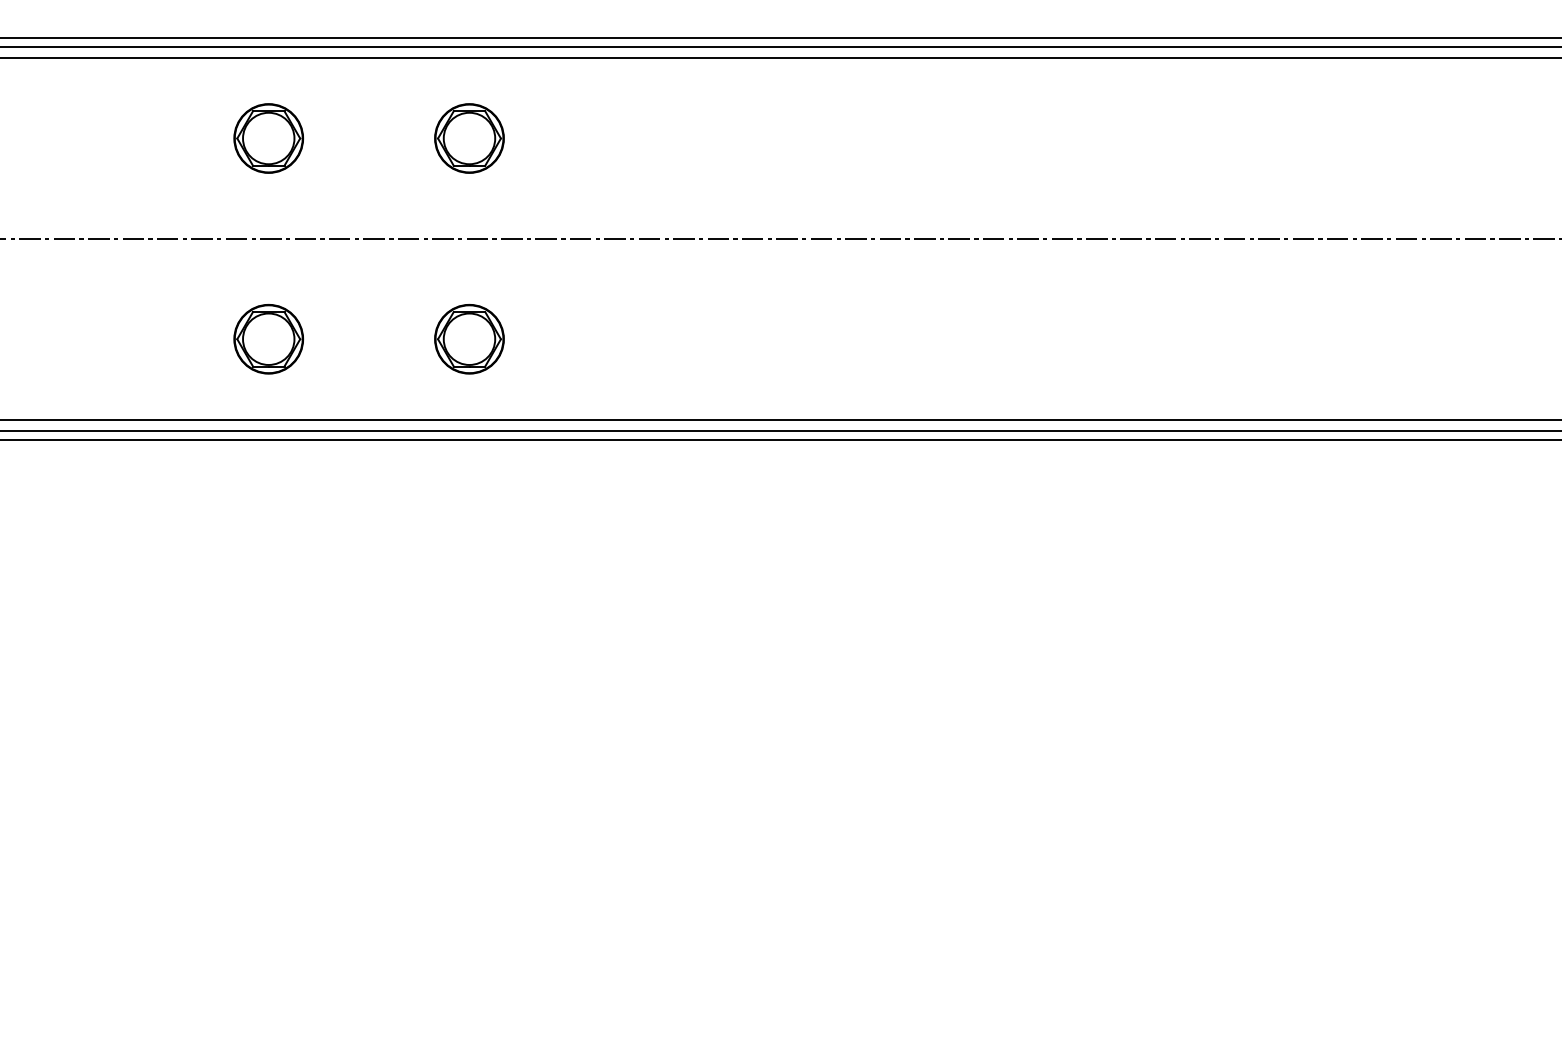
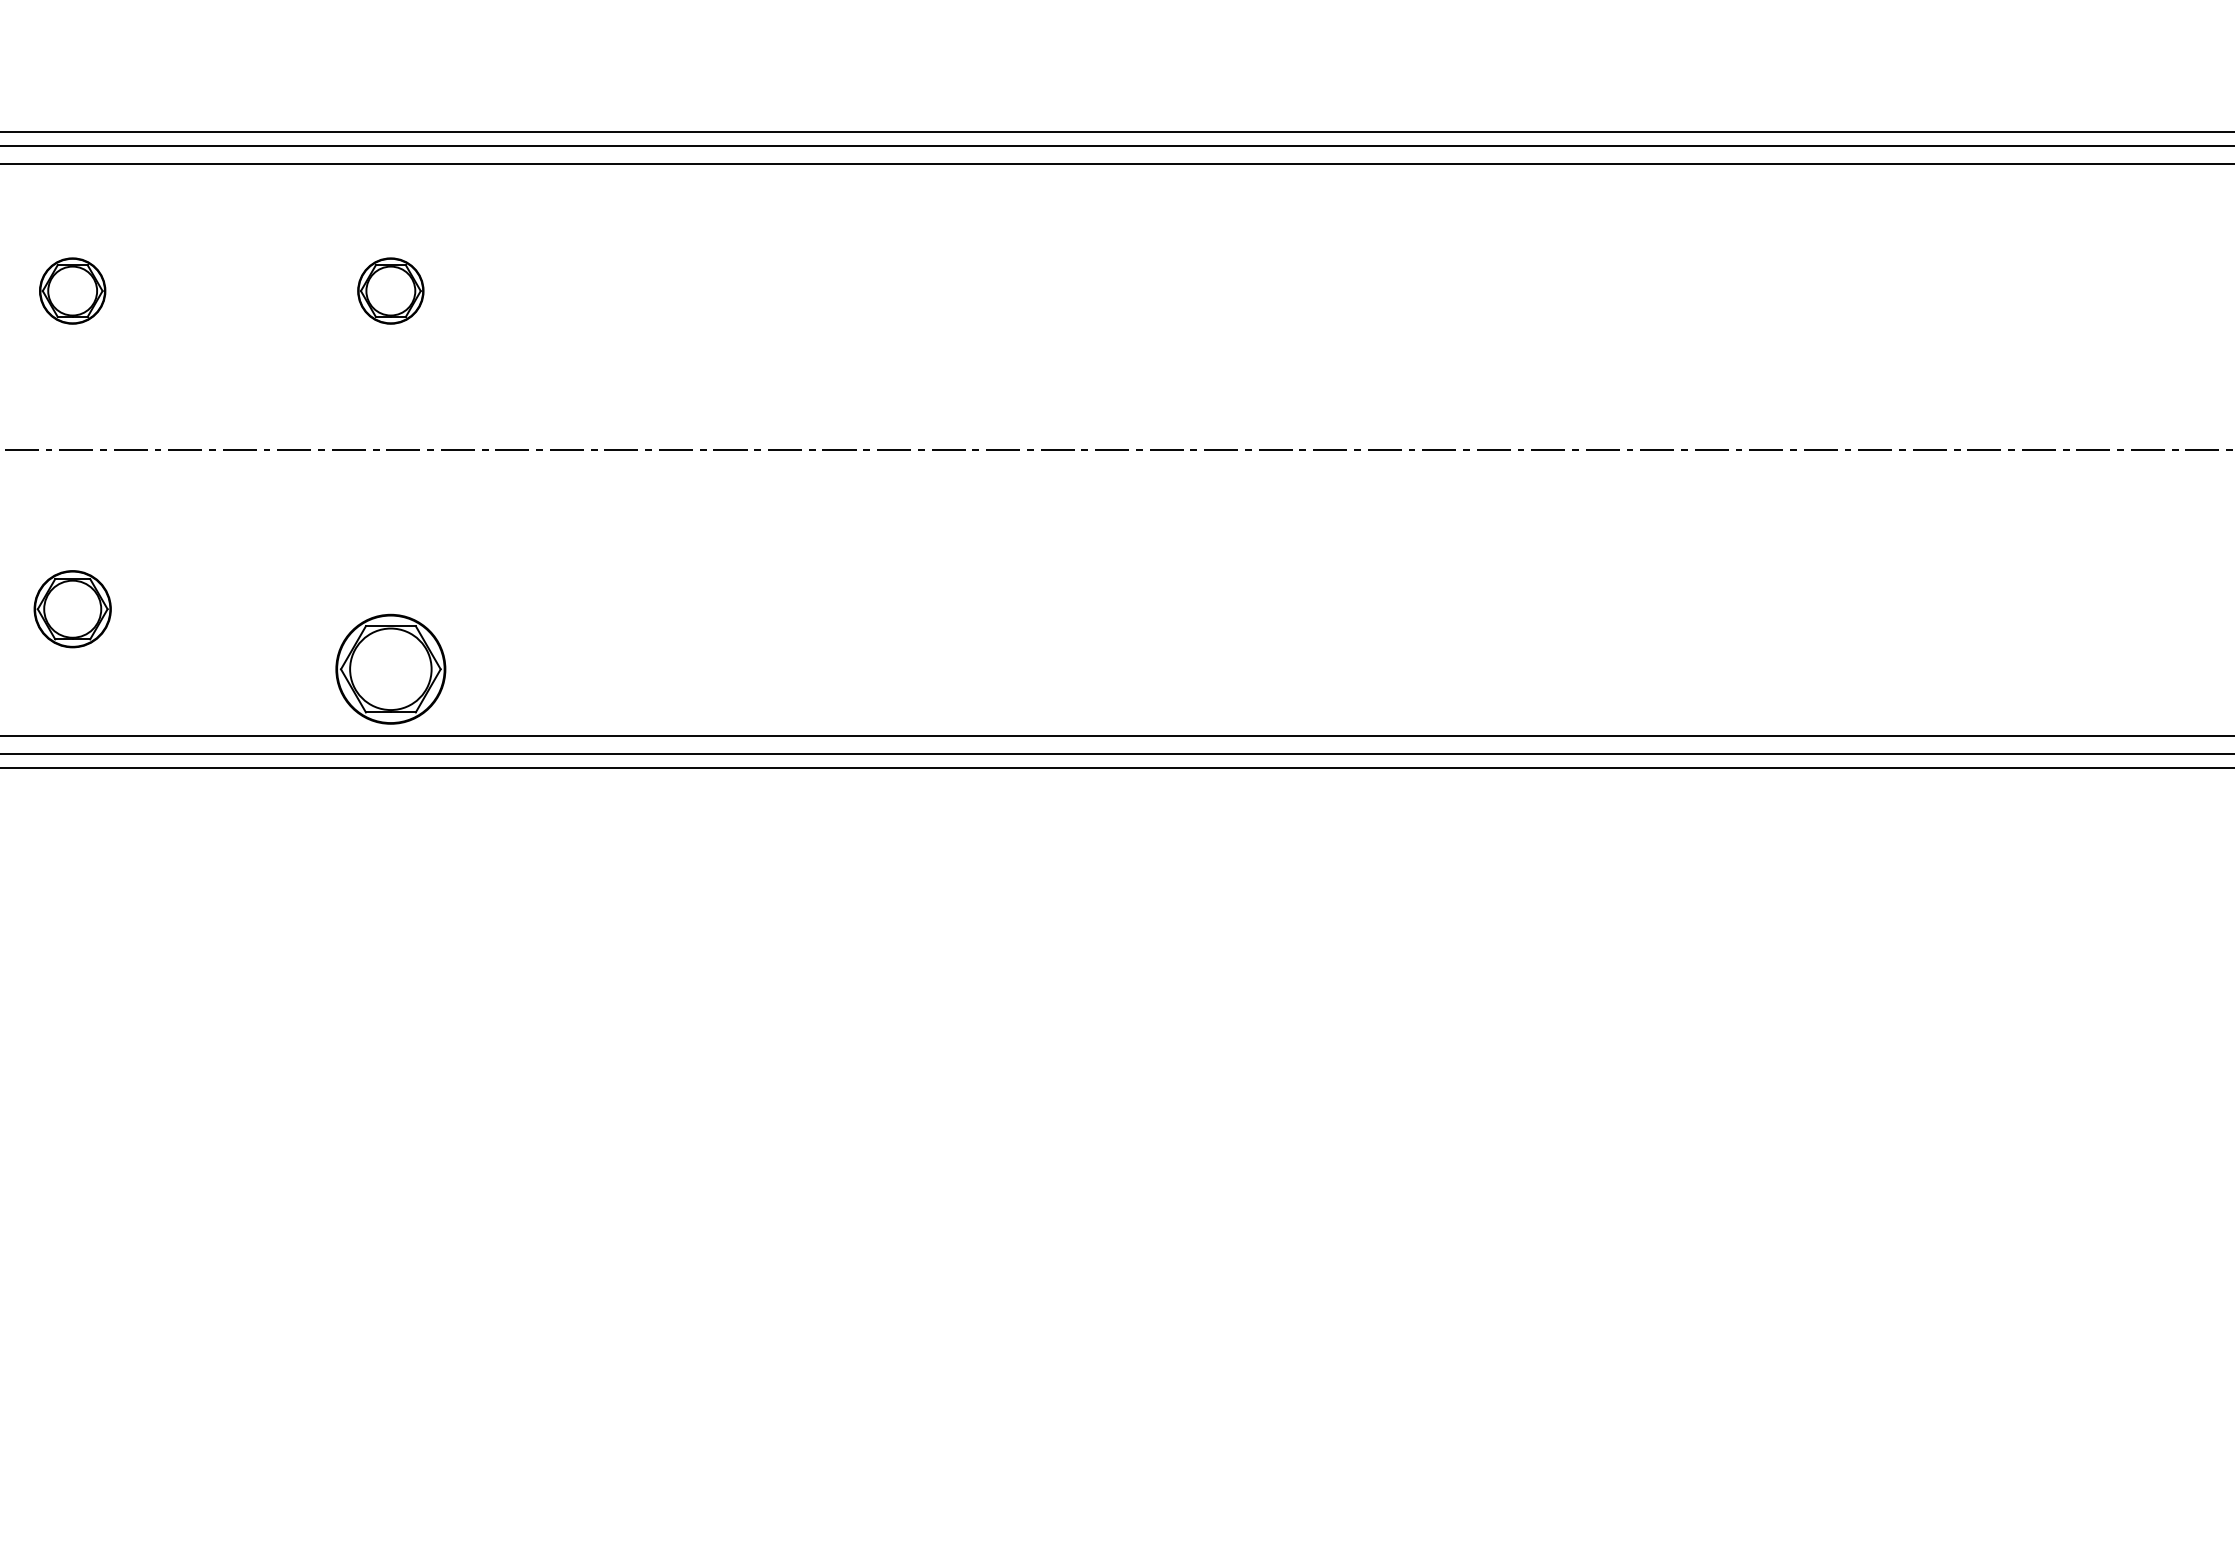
part: (268, 138) -> (72, 291), size x0.6
part: (469, 138) -> (390, 291), size x0.6
part: (268, 339) -> (72, 609), size x0.7
part: (469, 339) -> (390, 669), moved

